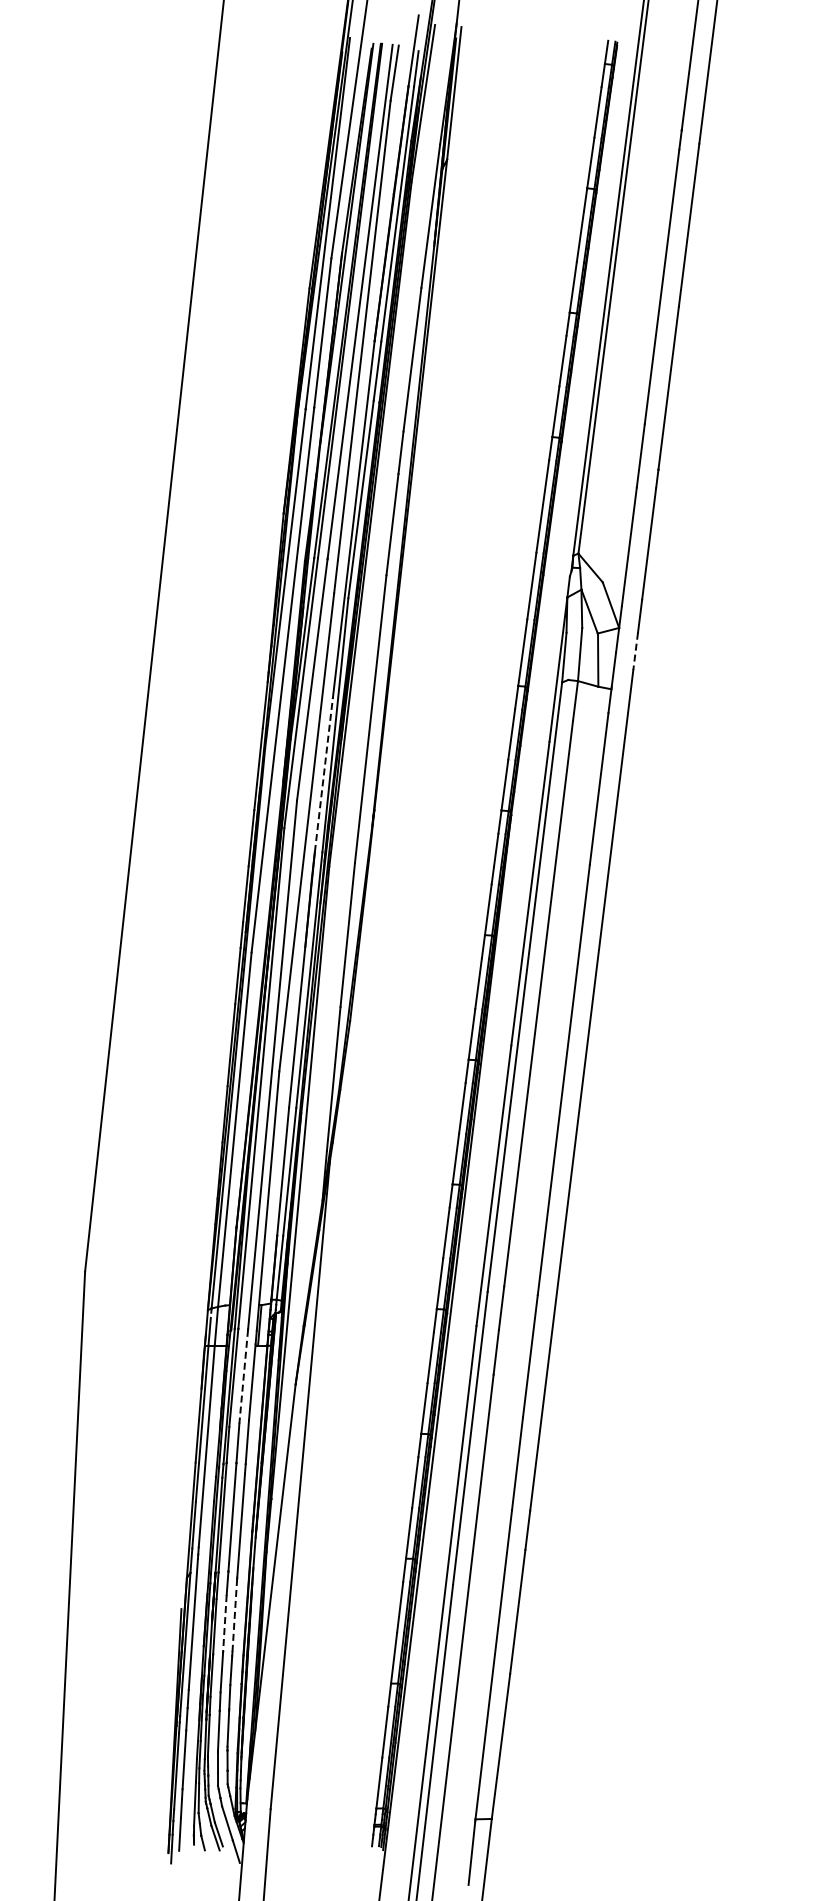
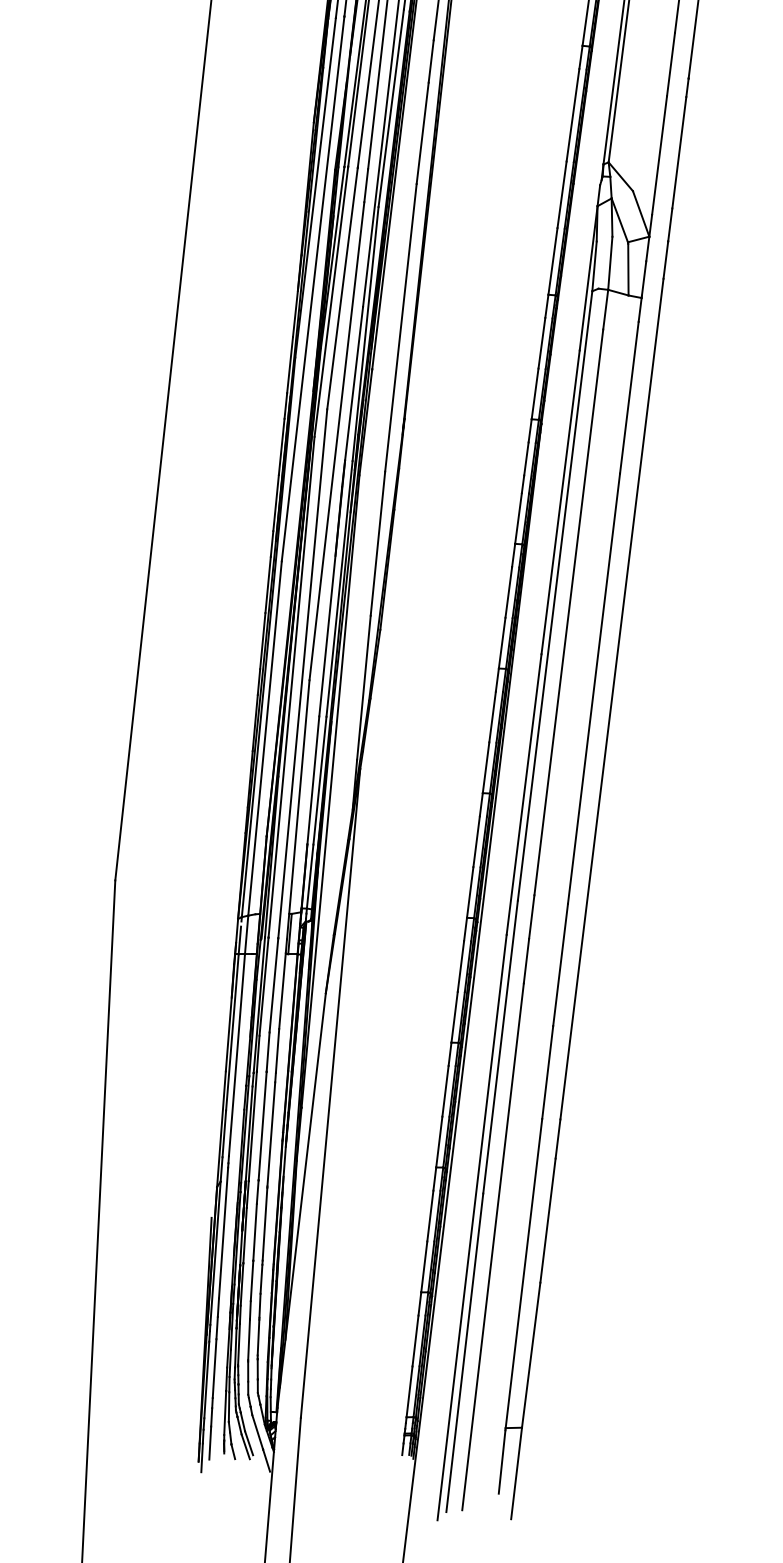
line: (635, 651) -> (665, 260), dashed -> solid
line: (323, 774) -> (353, 383), dashed -> solid
line: (243, 1377) -> (273, 986), dashed -> solid
line: (234, 1614) -> (264, 1223), dashed -> solid
line: (224, 1623) -> (254, 1232), dashed -> solid

